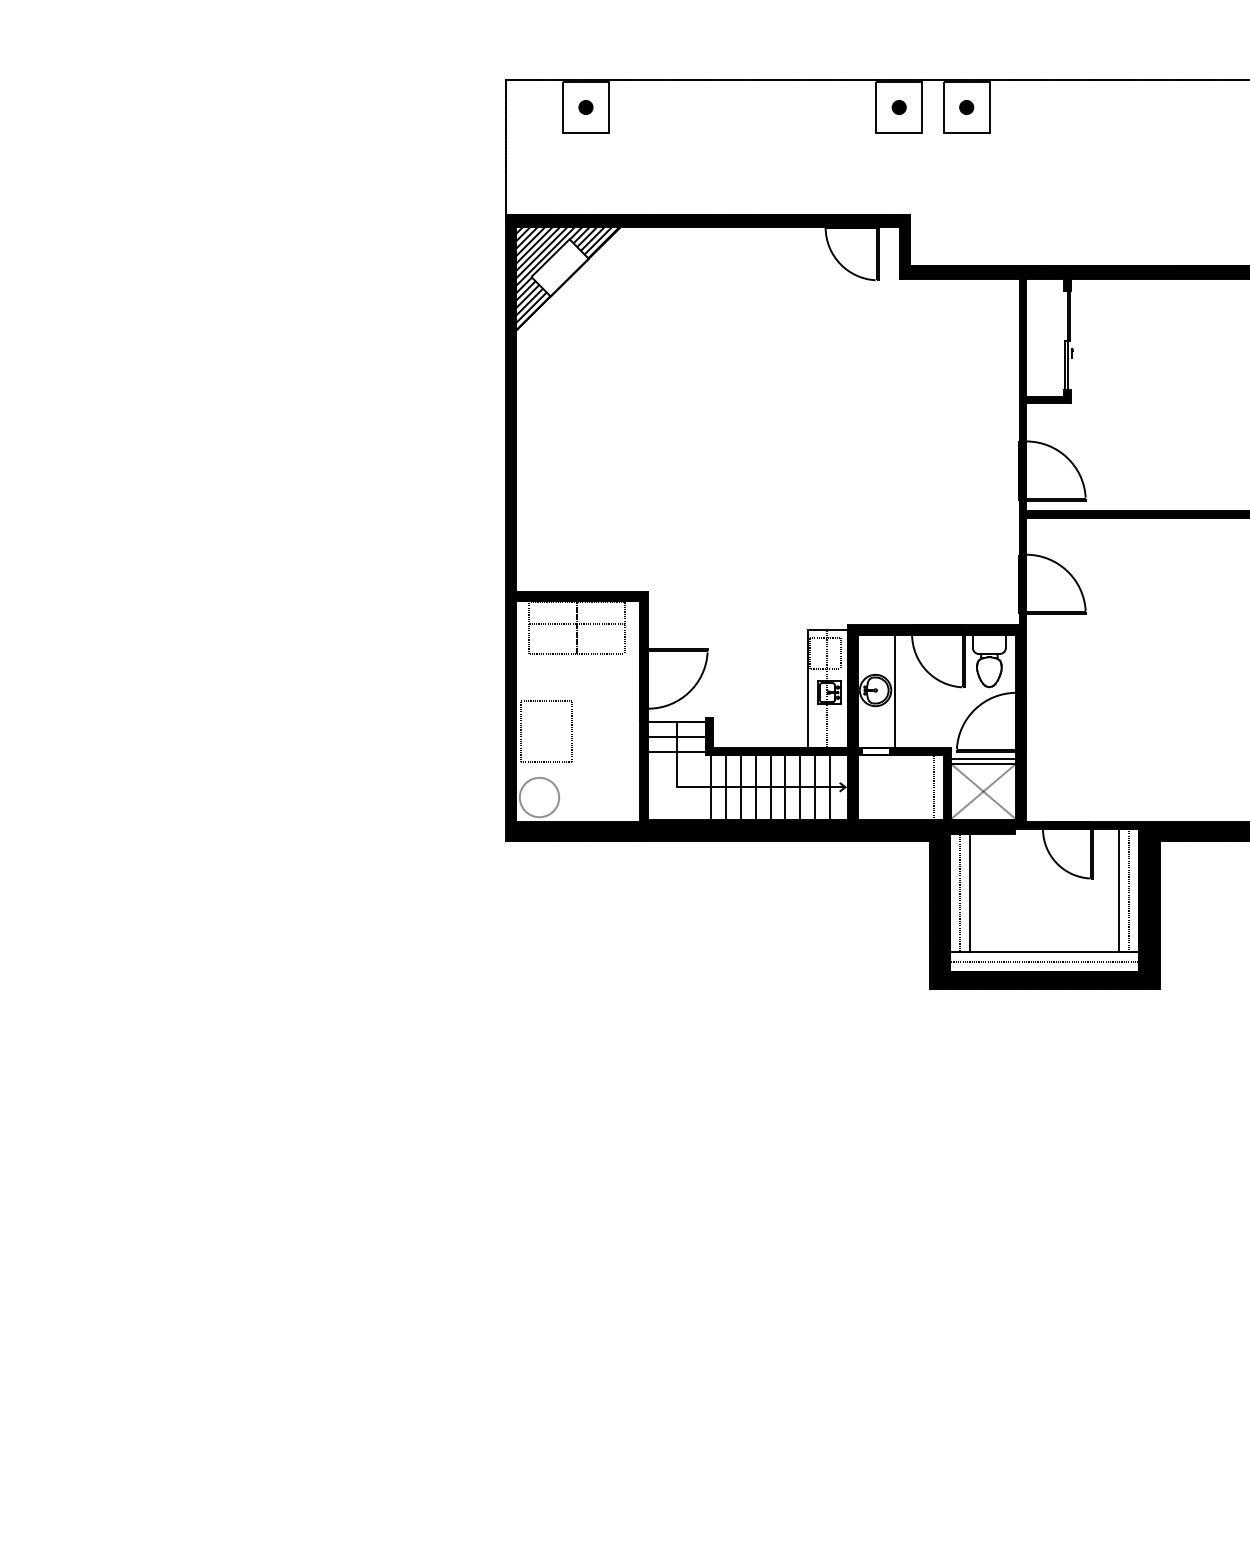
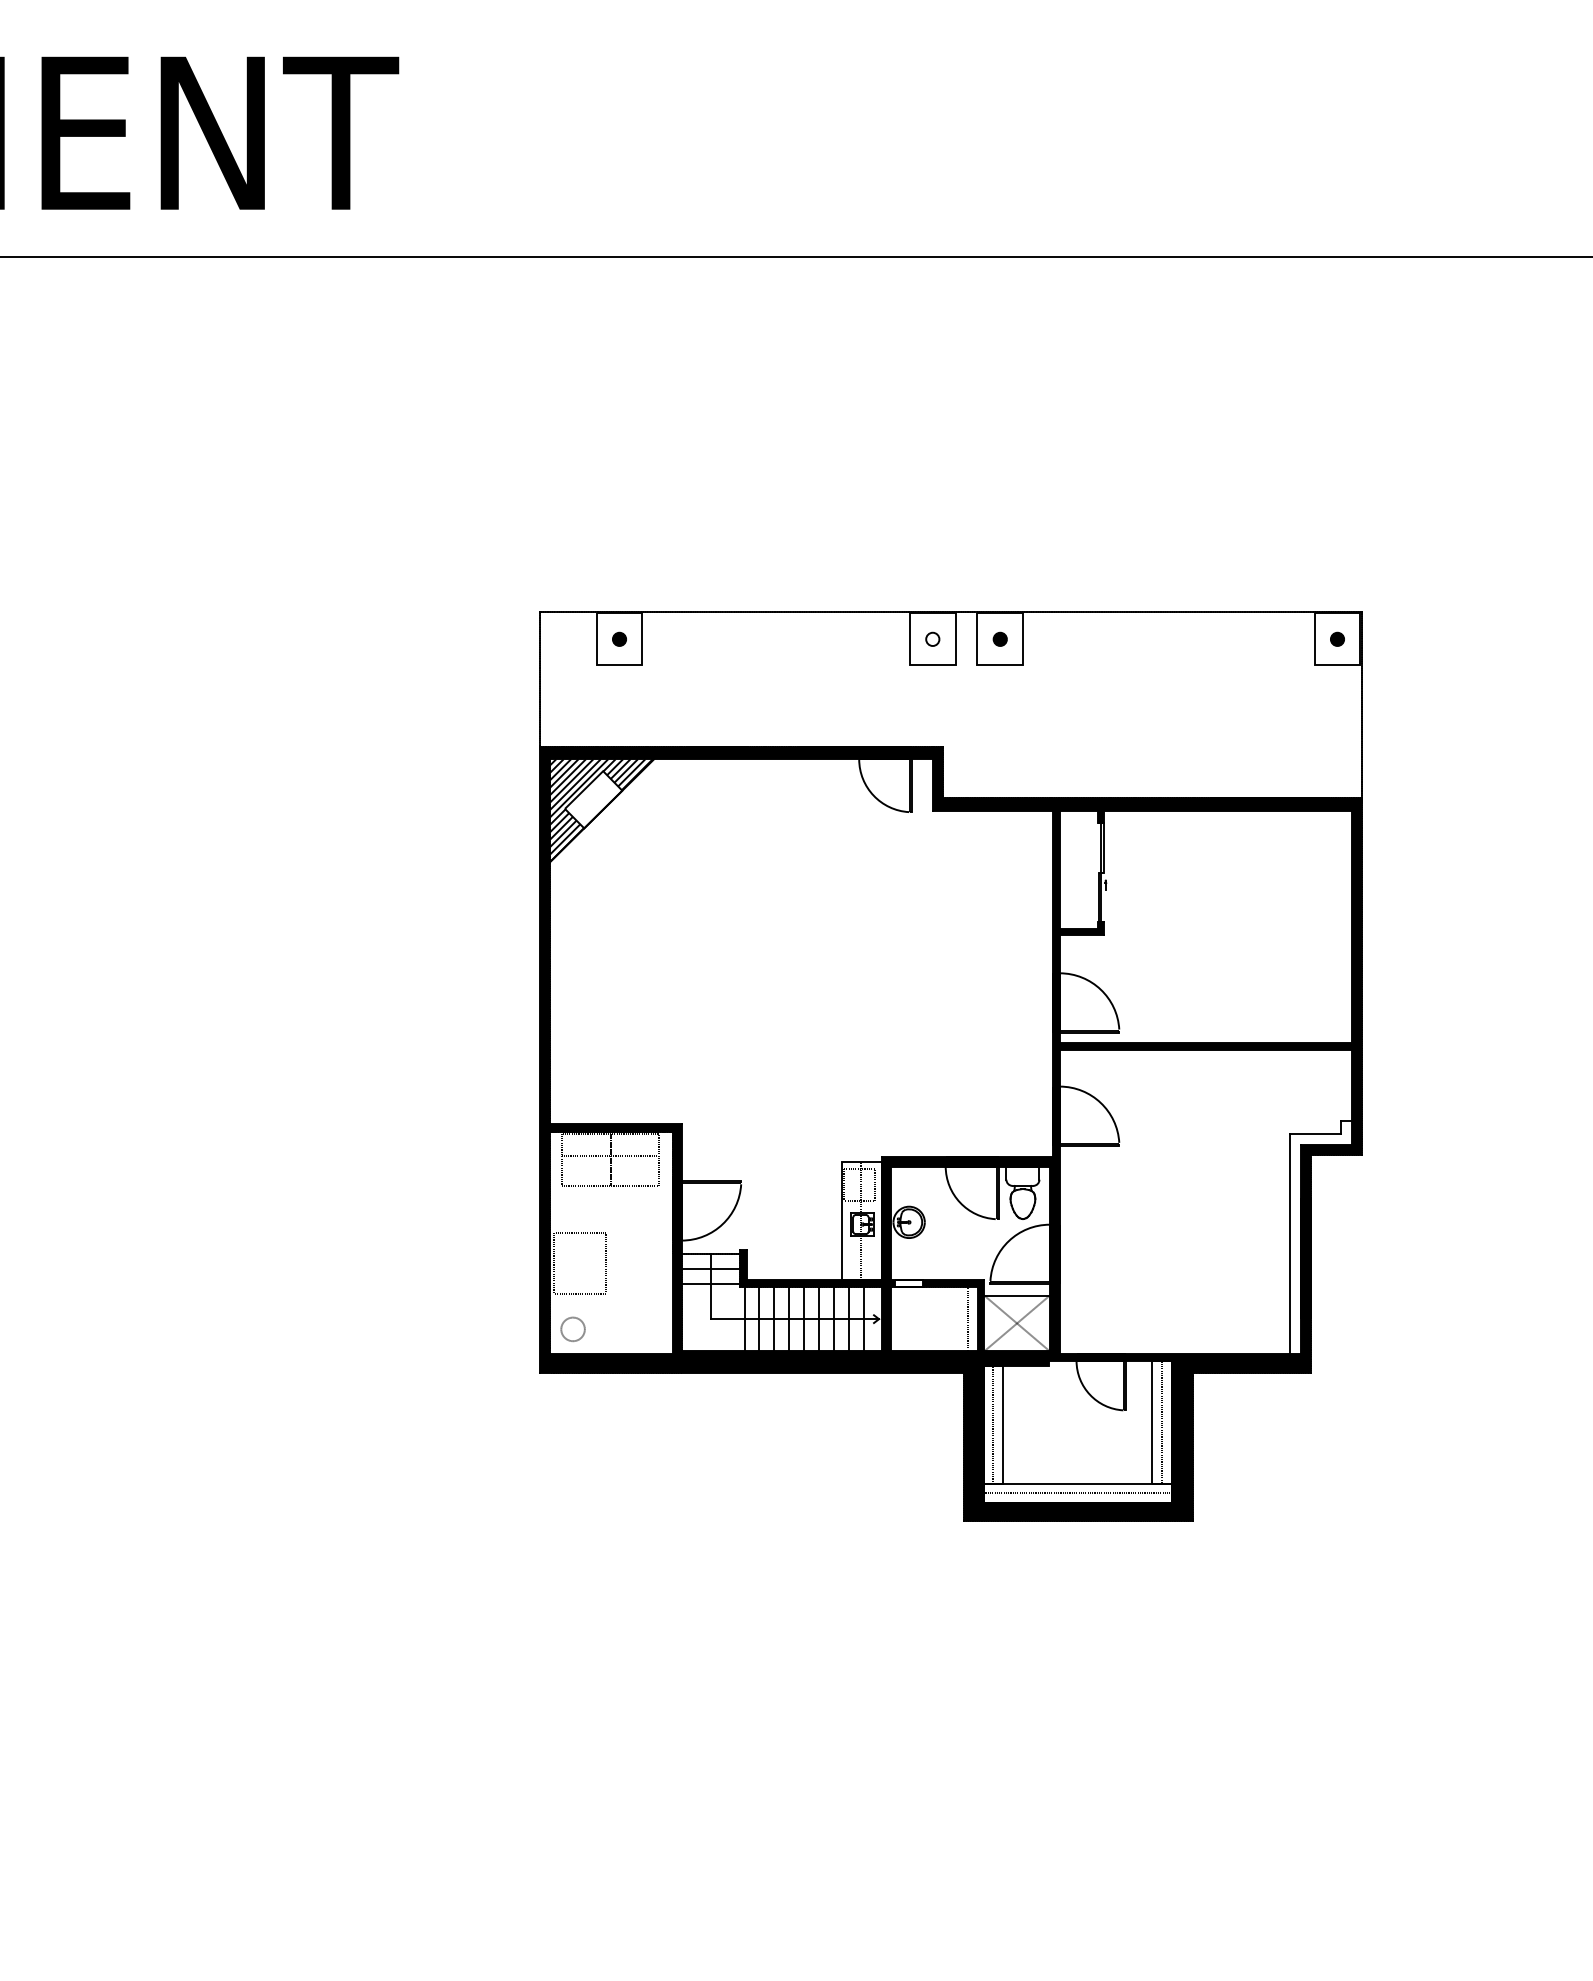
fill: (898, 107) -> (932, 639), removed
line: (894, 691) -> (928, 1223), removed
line: (982, 758) -> (1016, 1290), removed
circle: (538, 797) -> (572, 1329), size x0.6

